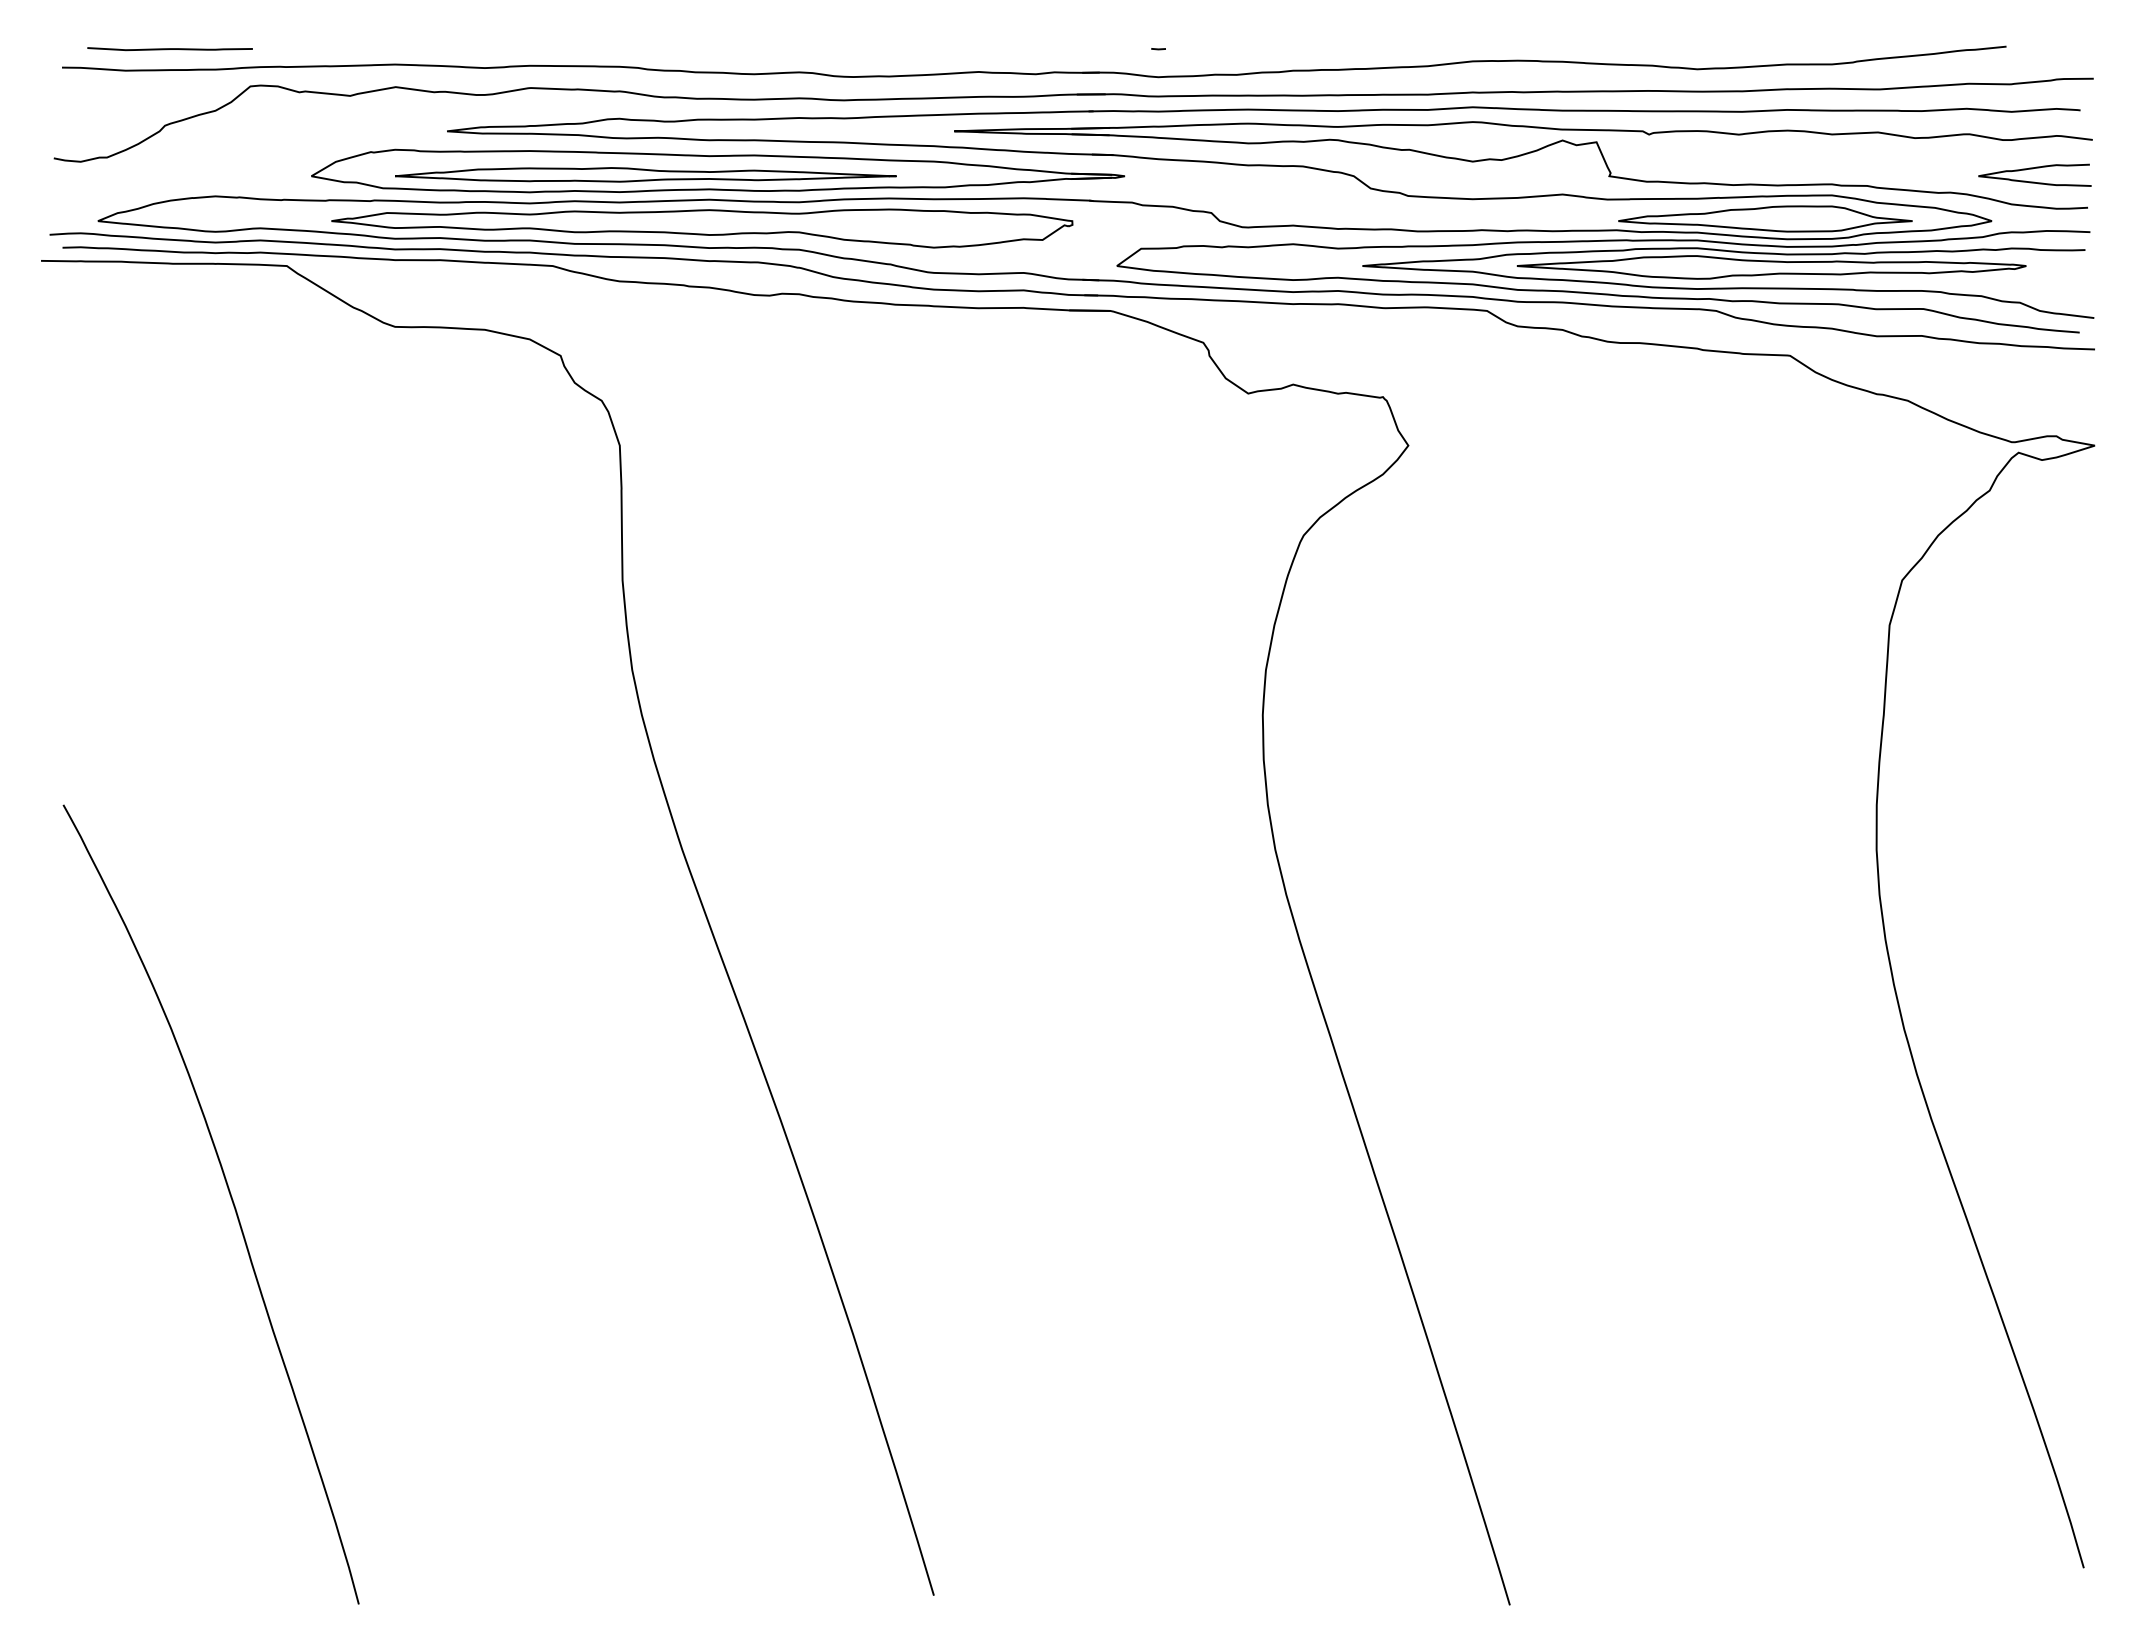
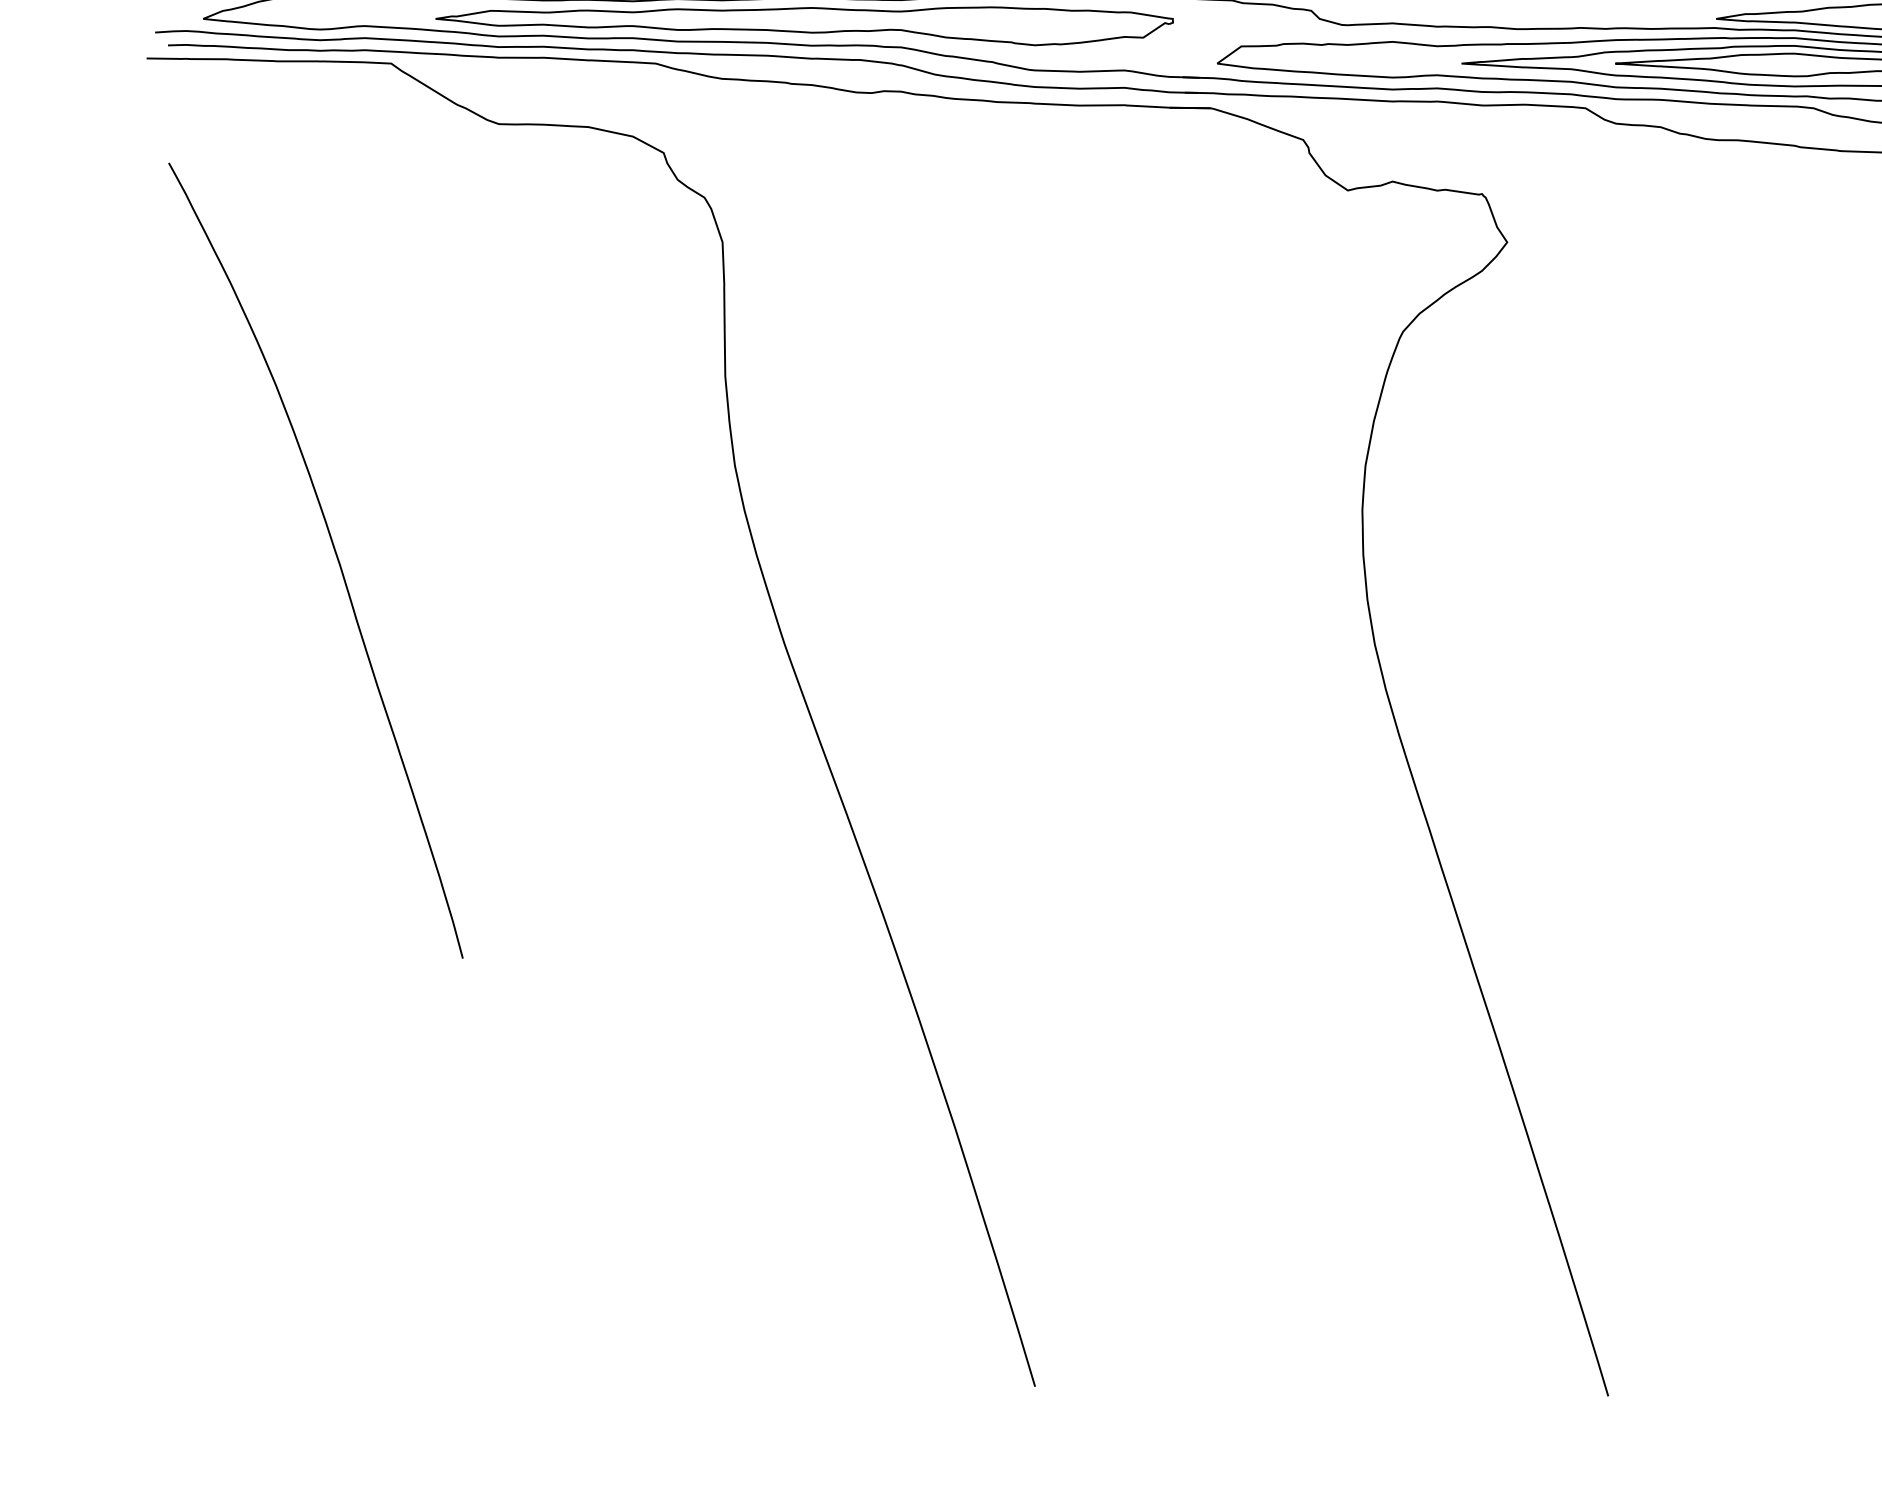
curve: (230, 1198) -> (335, 554), moved

